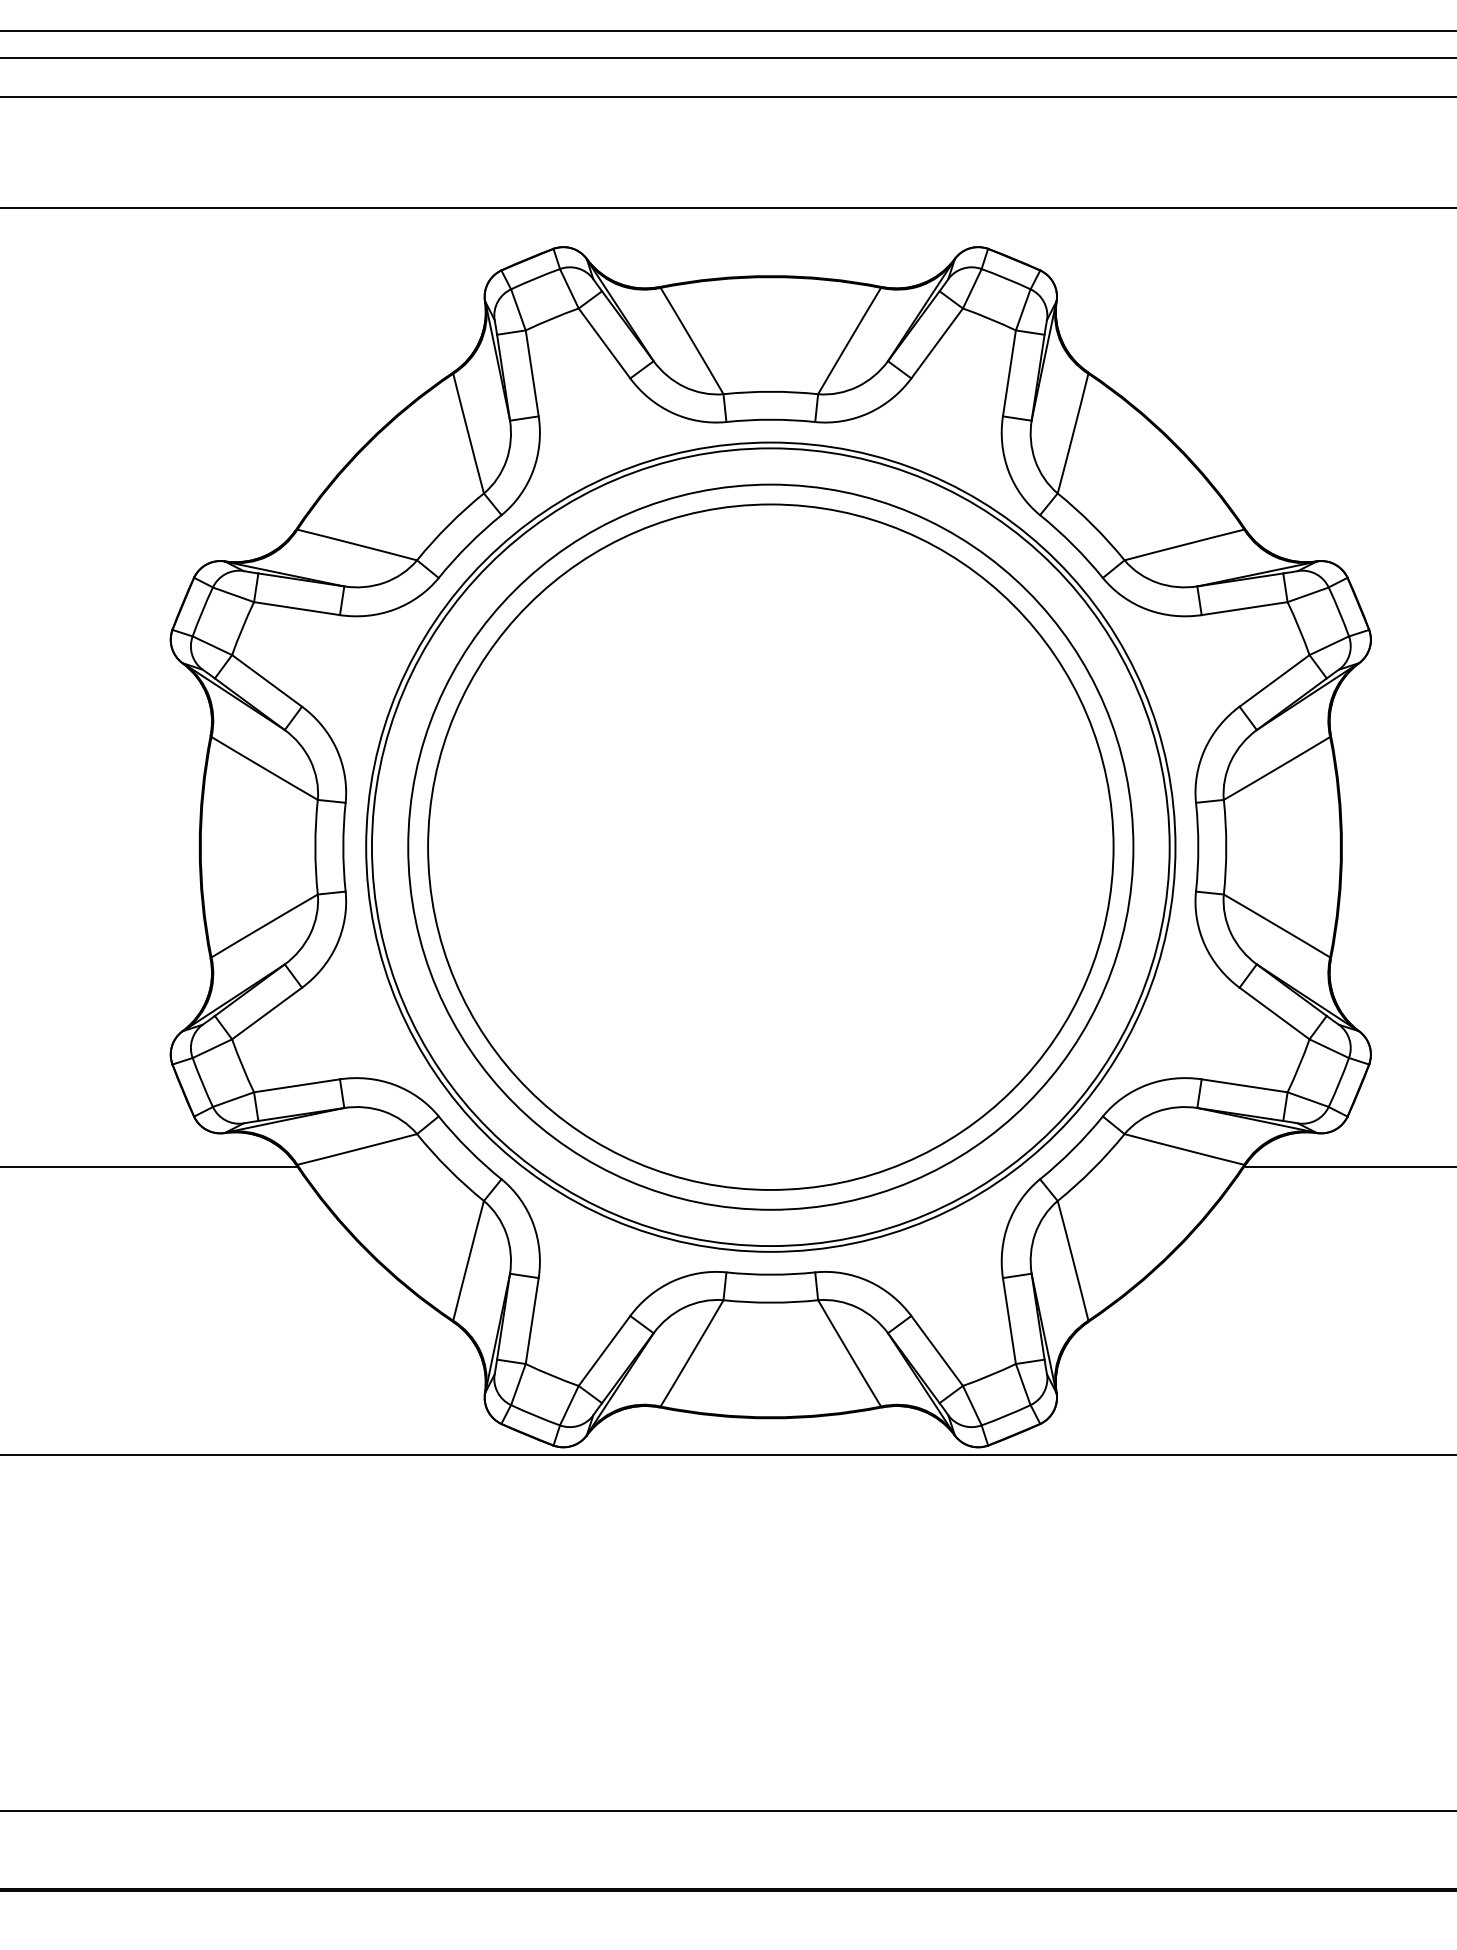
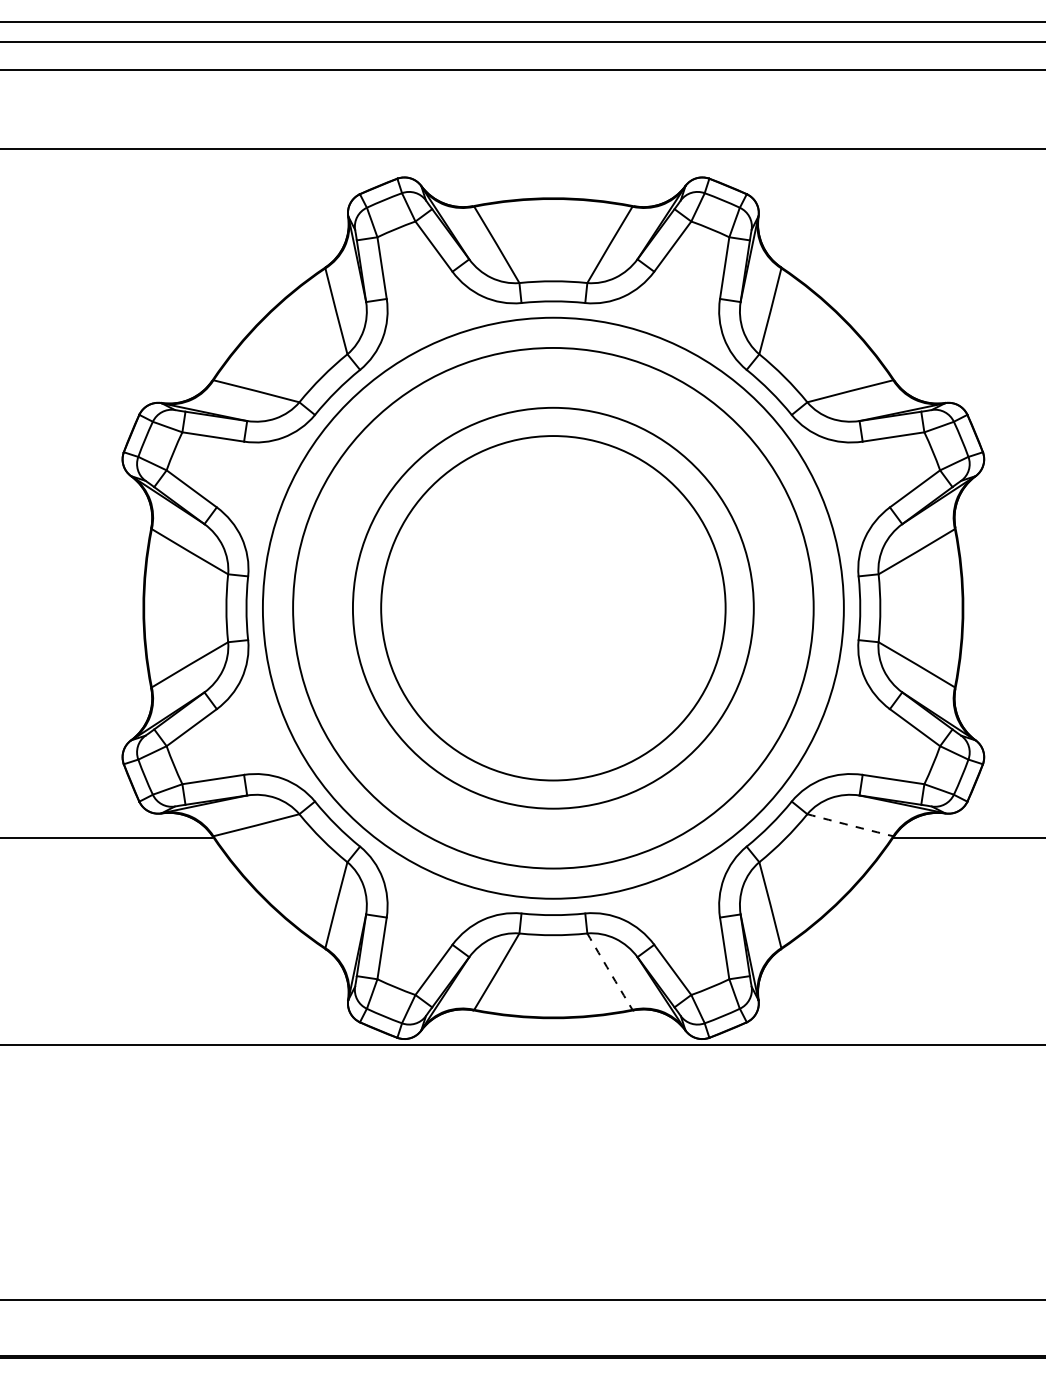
circle: (770, 846) -> (553, 607), size x0.7
circle: (770, 847) -> (553, 608), size x0.7
arc: (1184, 1149) -> (850, 825), solid -> dashed
arc: (849, 1353) -> (609, 971), solid -> dashed

